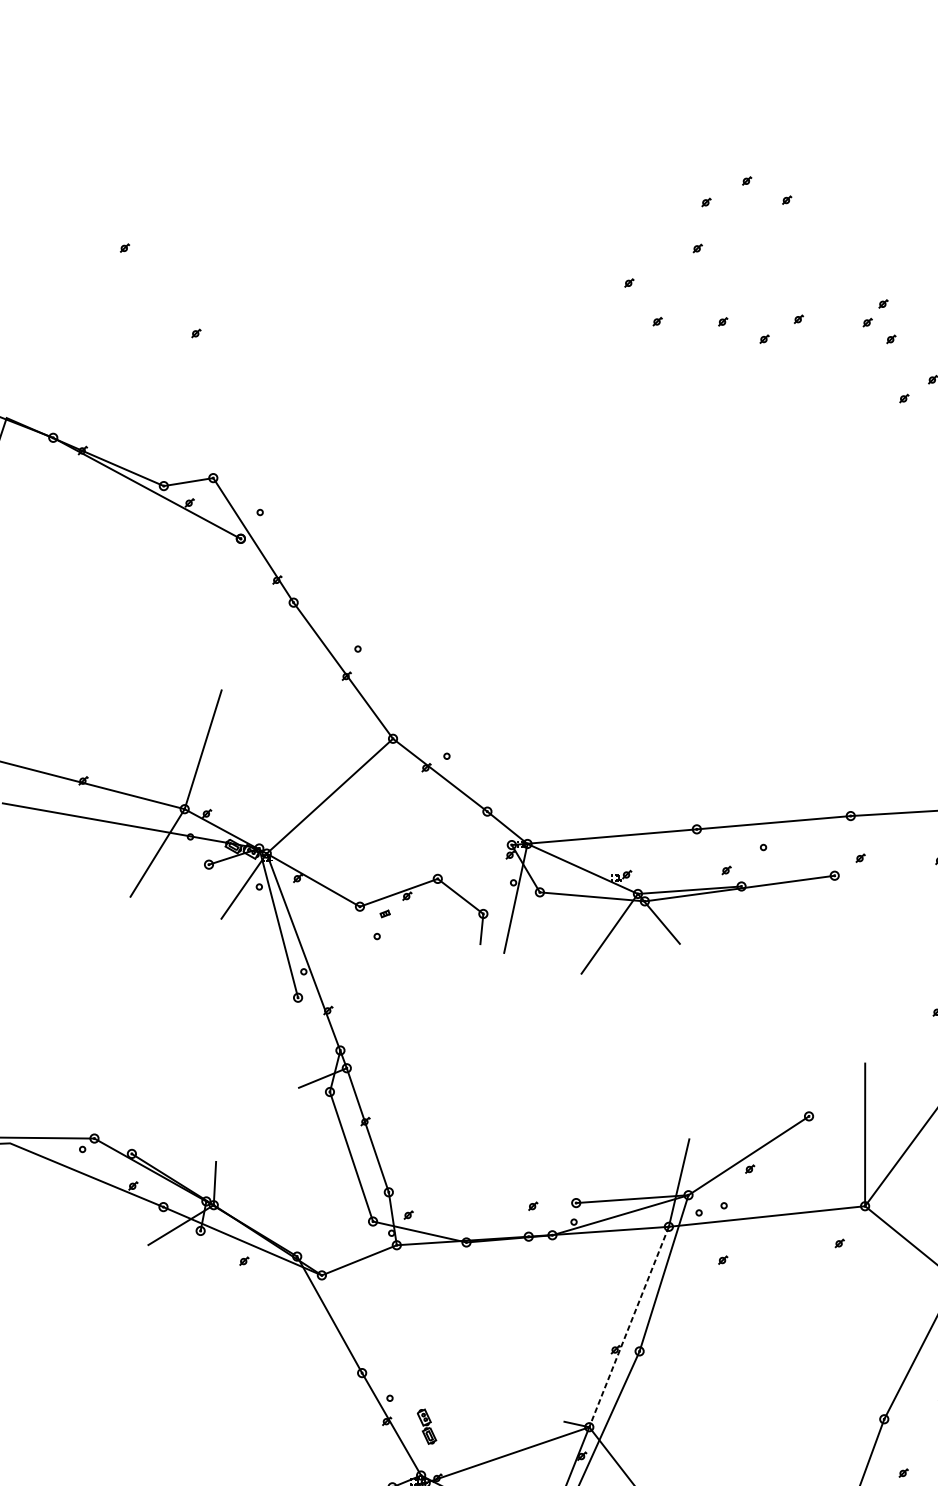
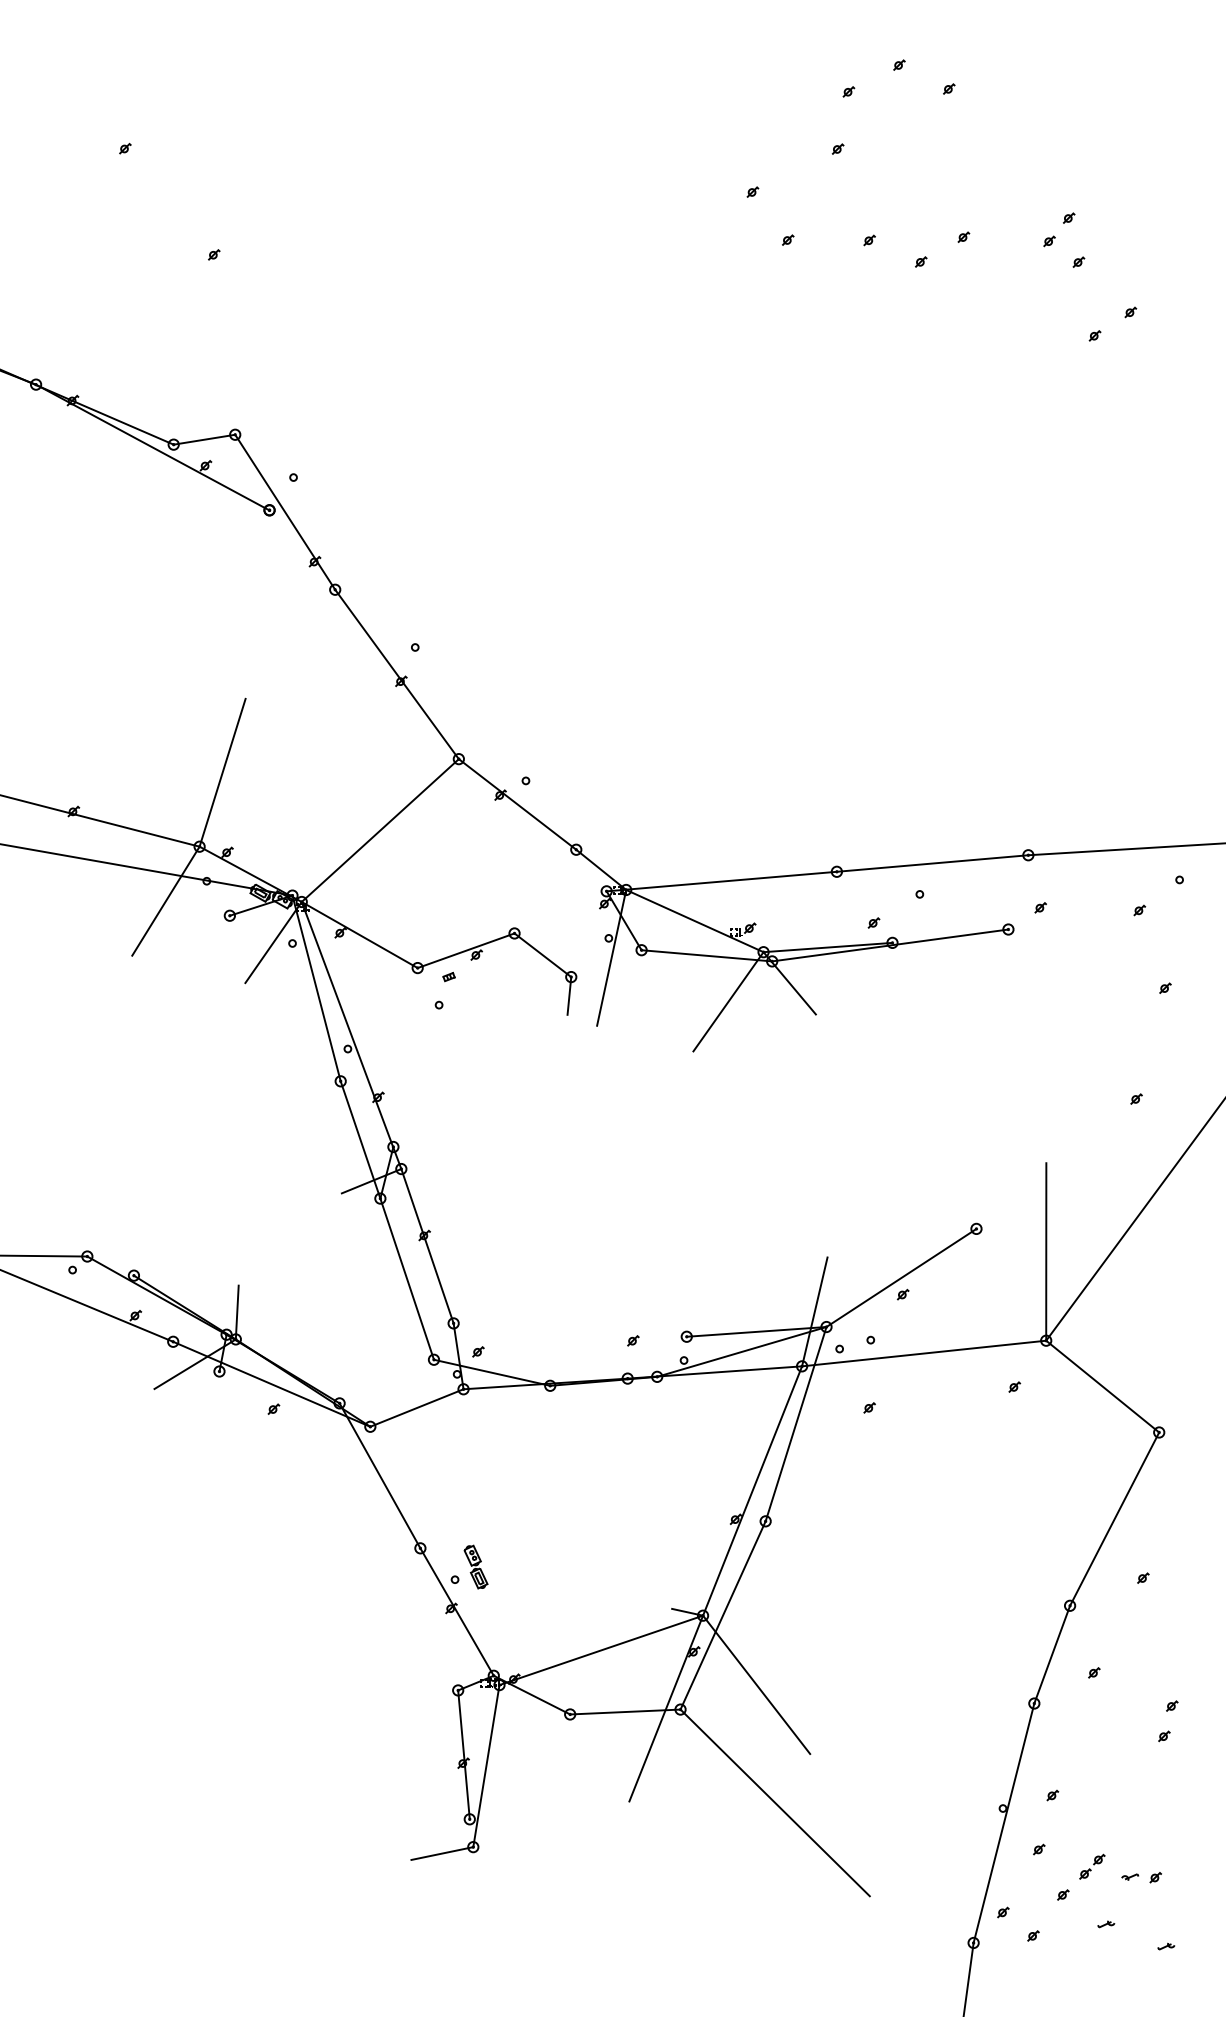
line: (313, 1044) -> (360, 1139), added
line: (629, 1327) -> (752, 1491), dashed -> solid
part: (426, 1426) -> (475, 1566), moved

